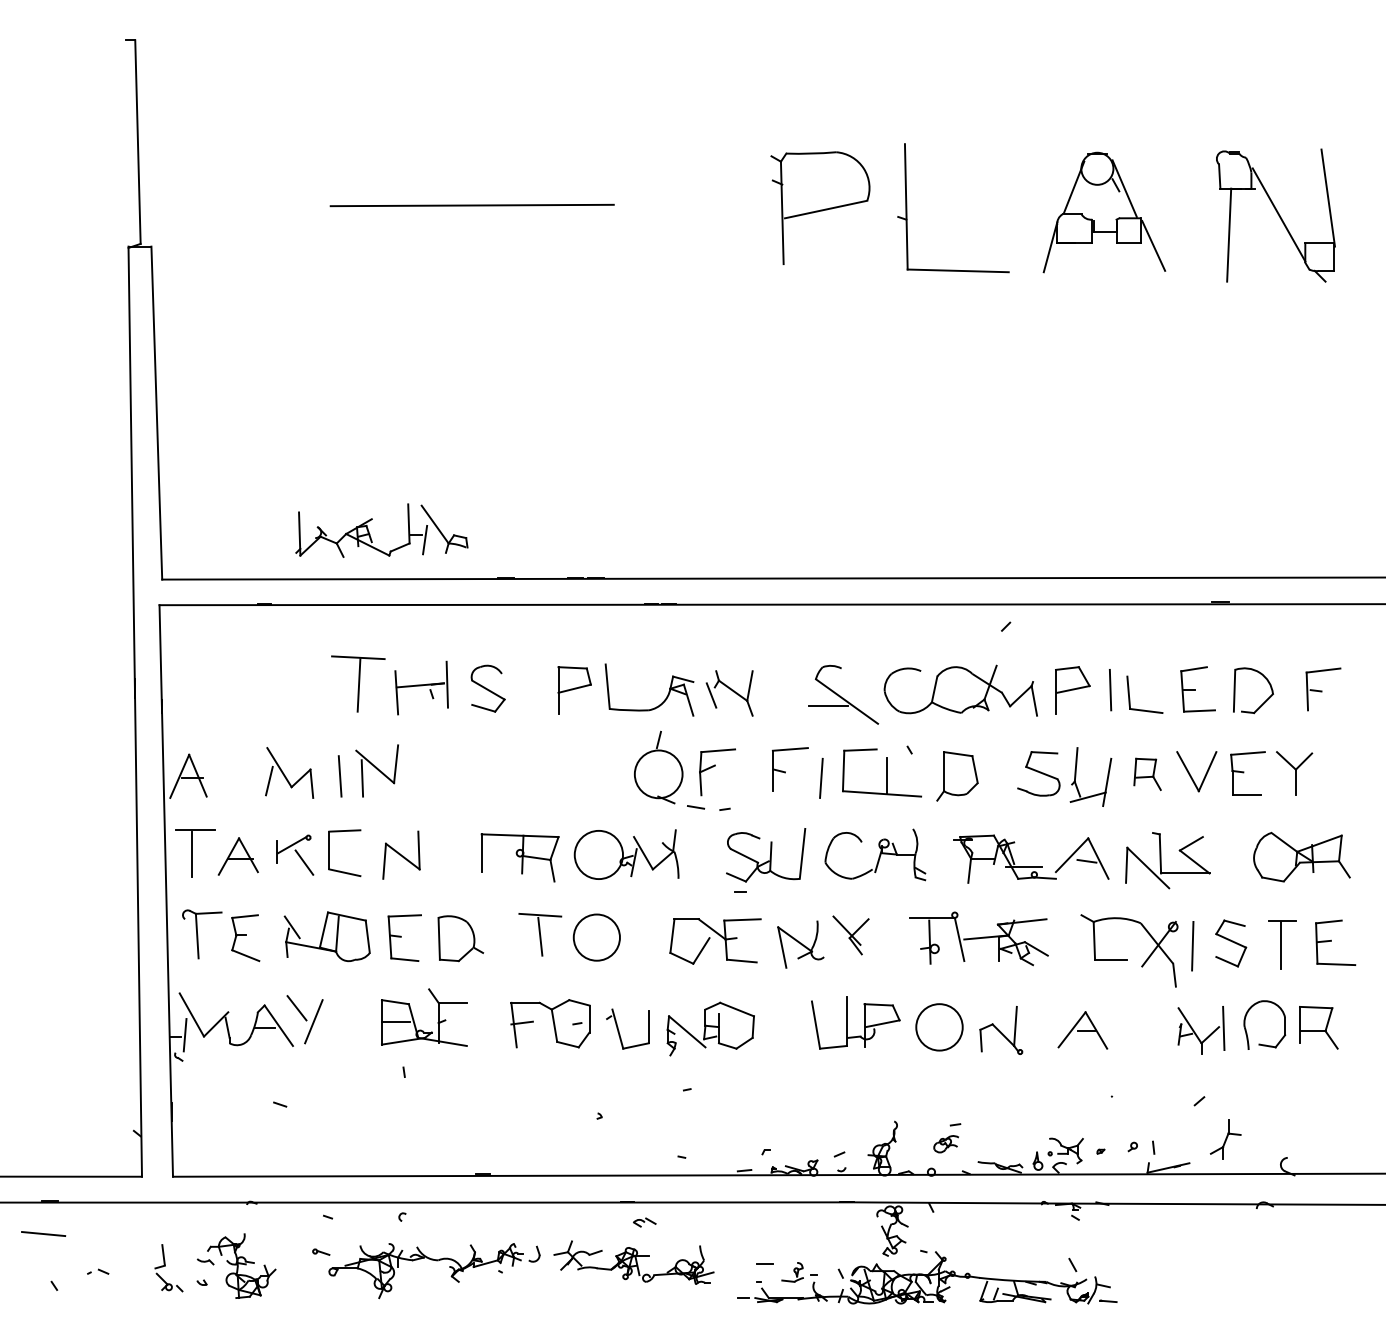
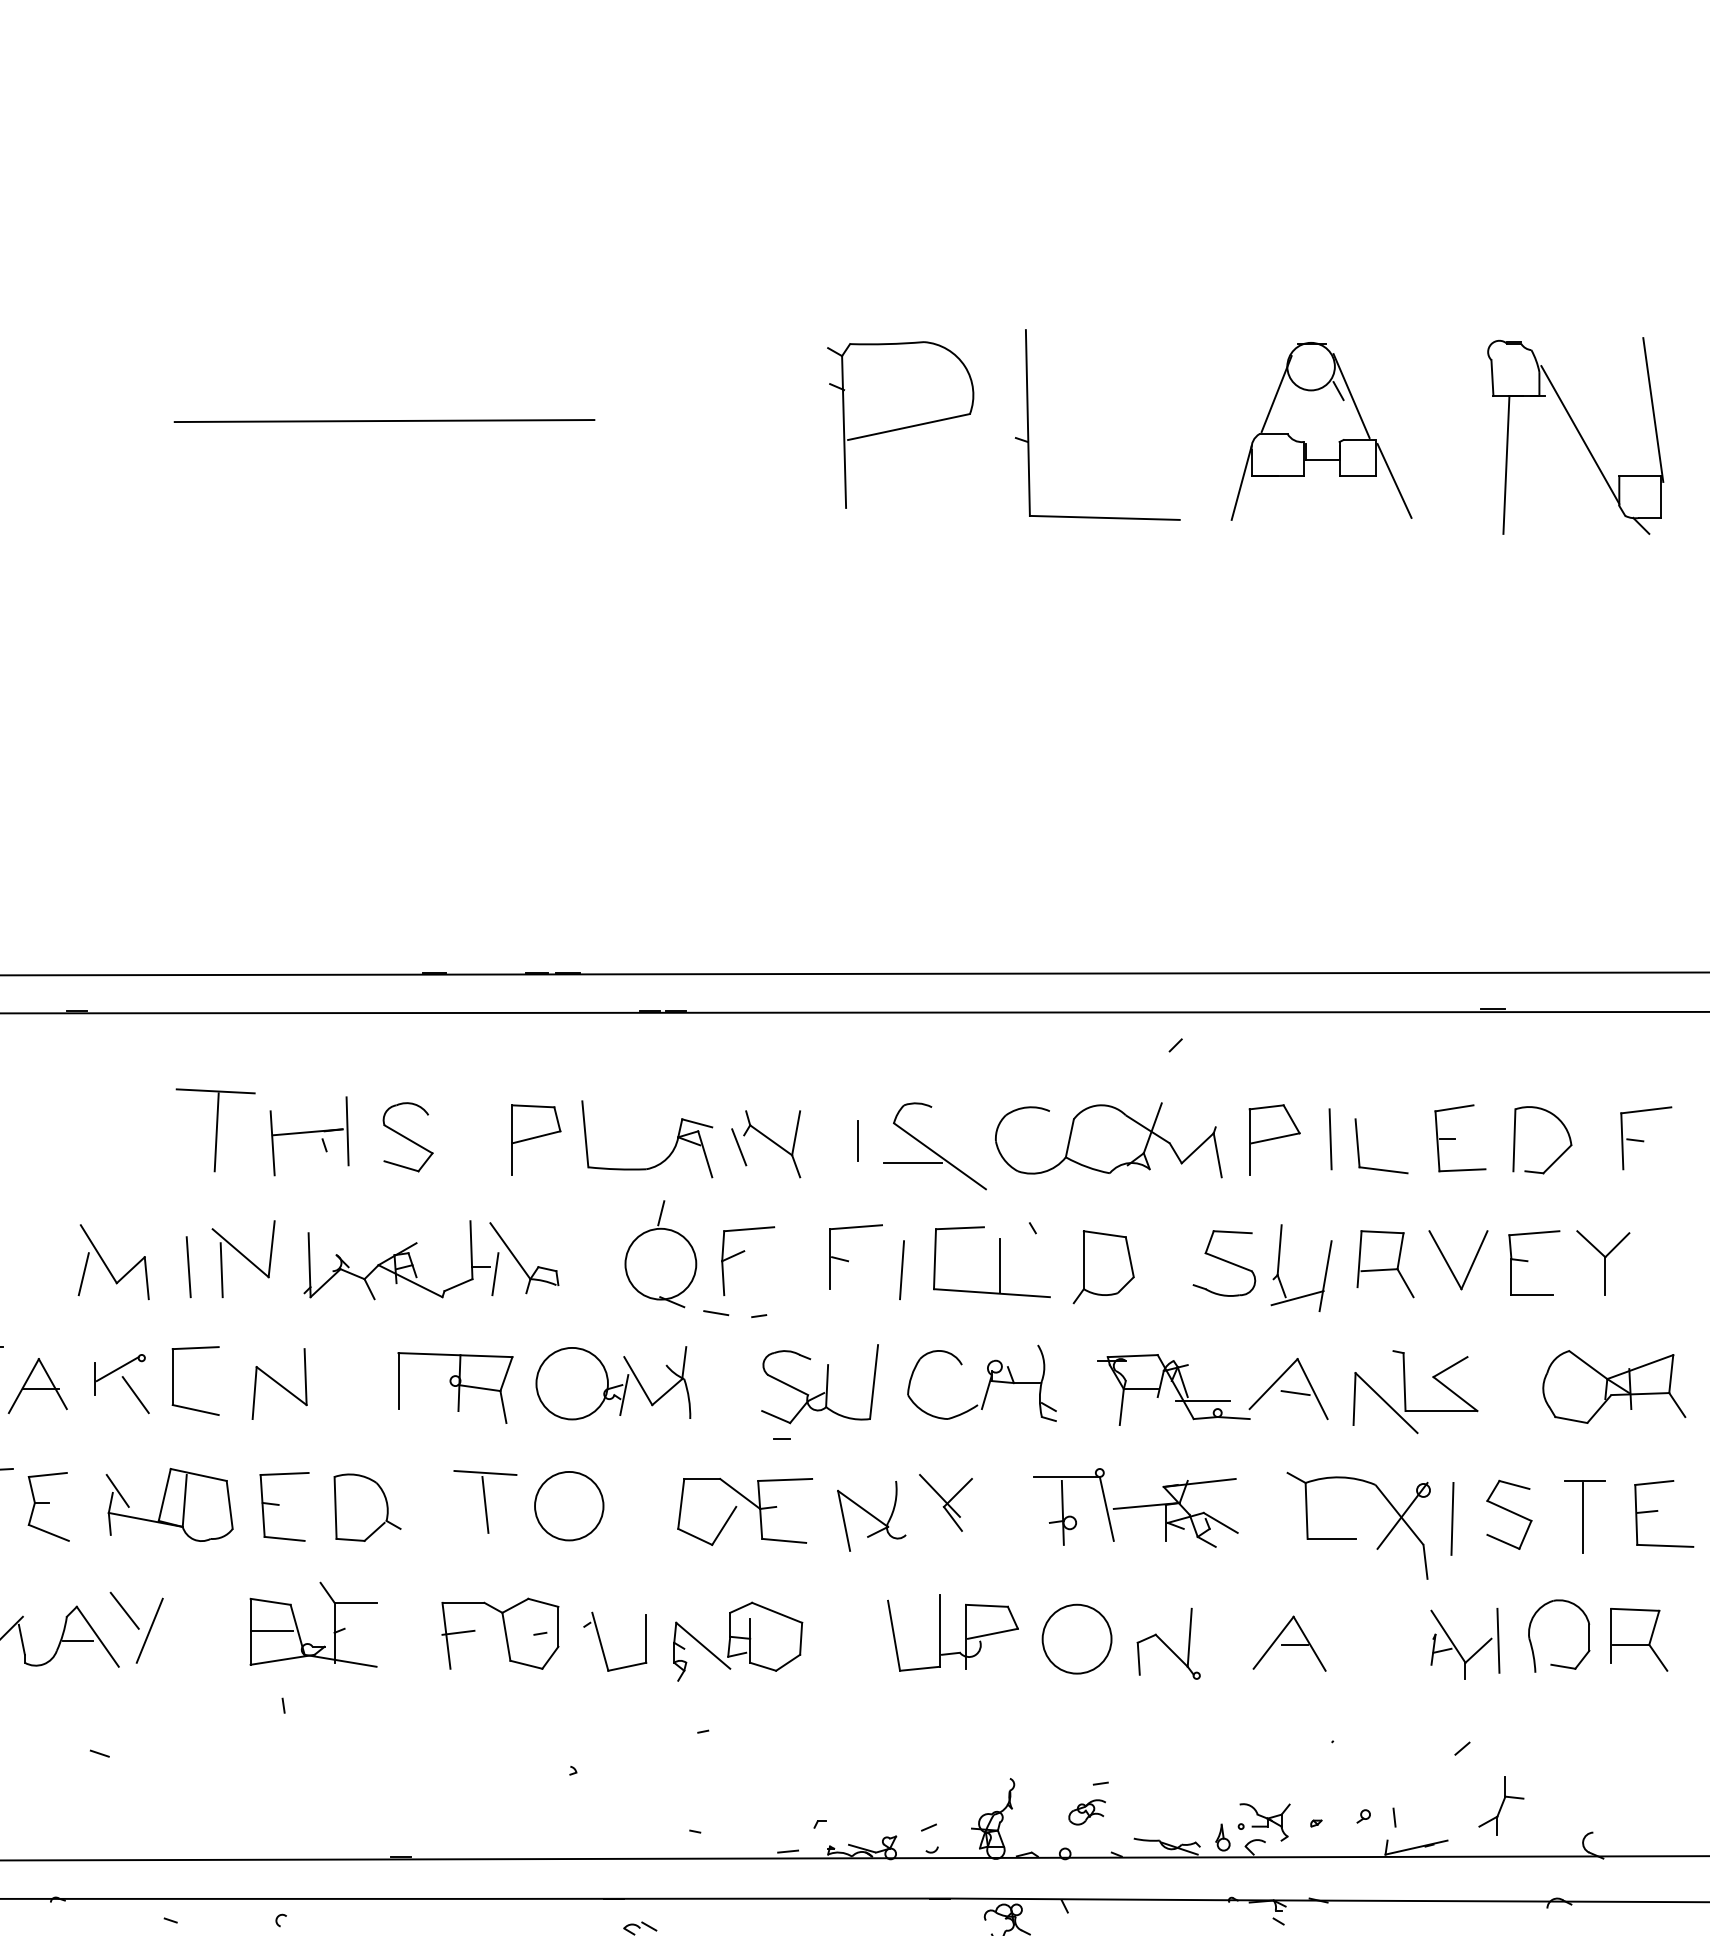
part: (370, 534) -> (414, 1265), moved
line: (791, 690) -> (857, 1139), added
part: (1147, 774) -> (1385, 1264), size x1.43

